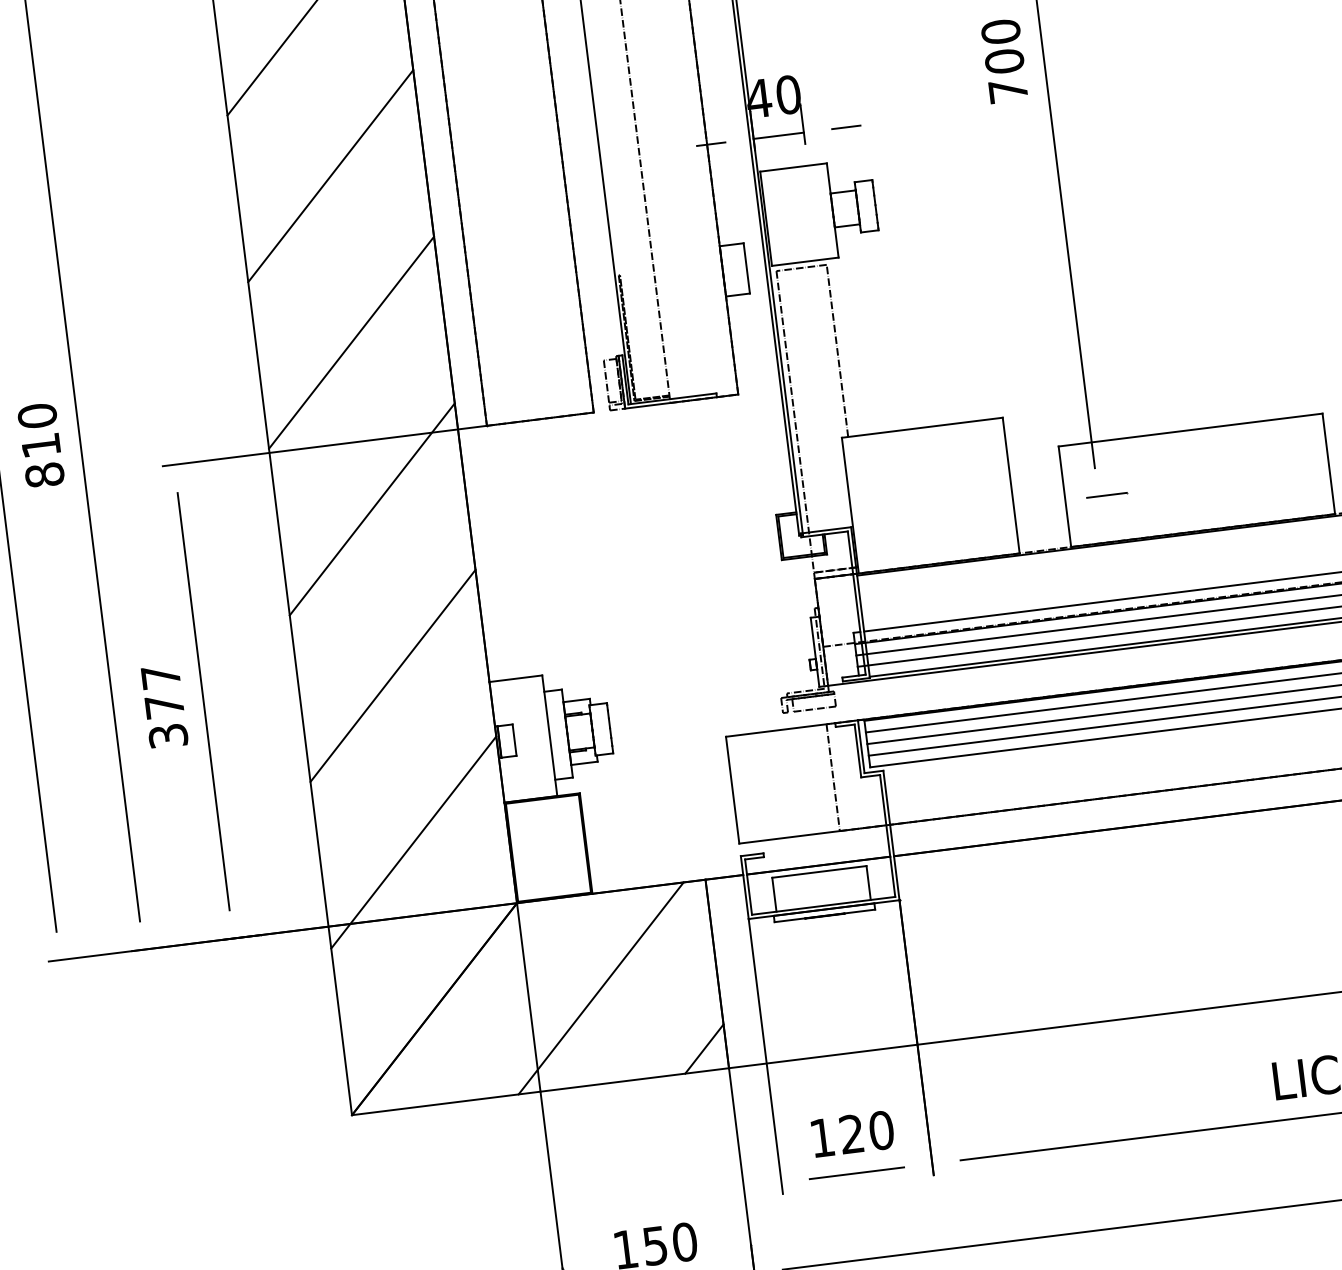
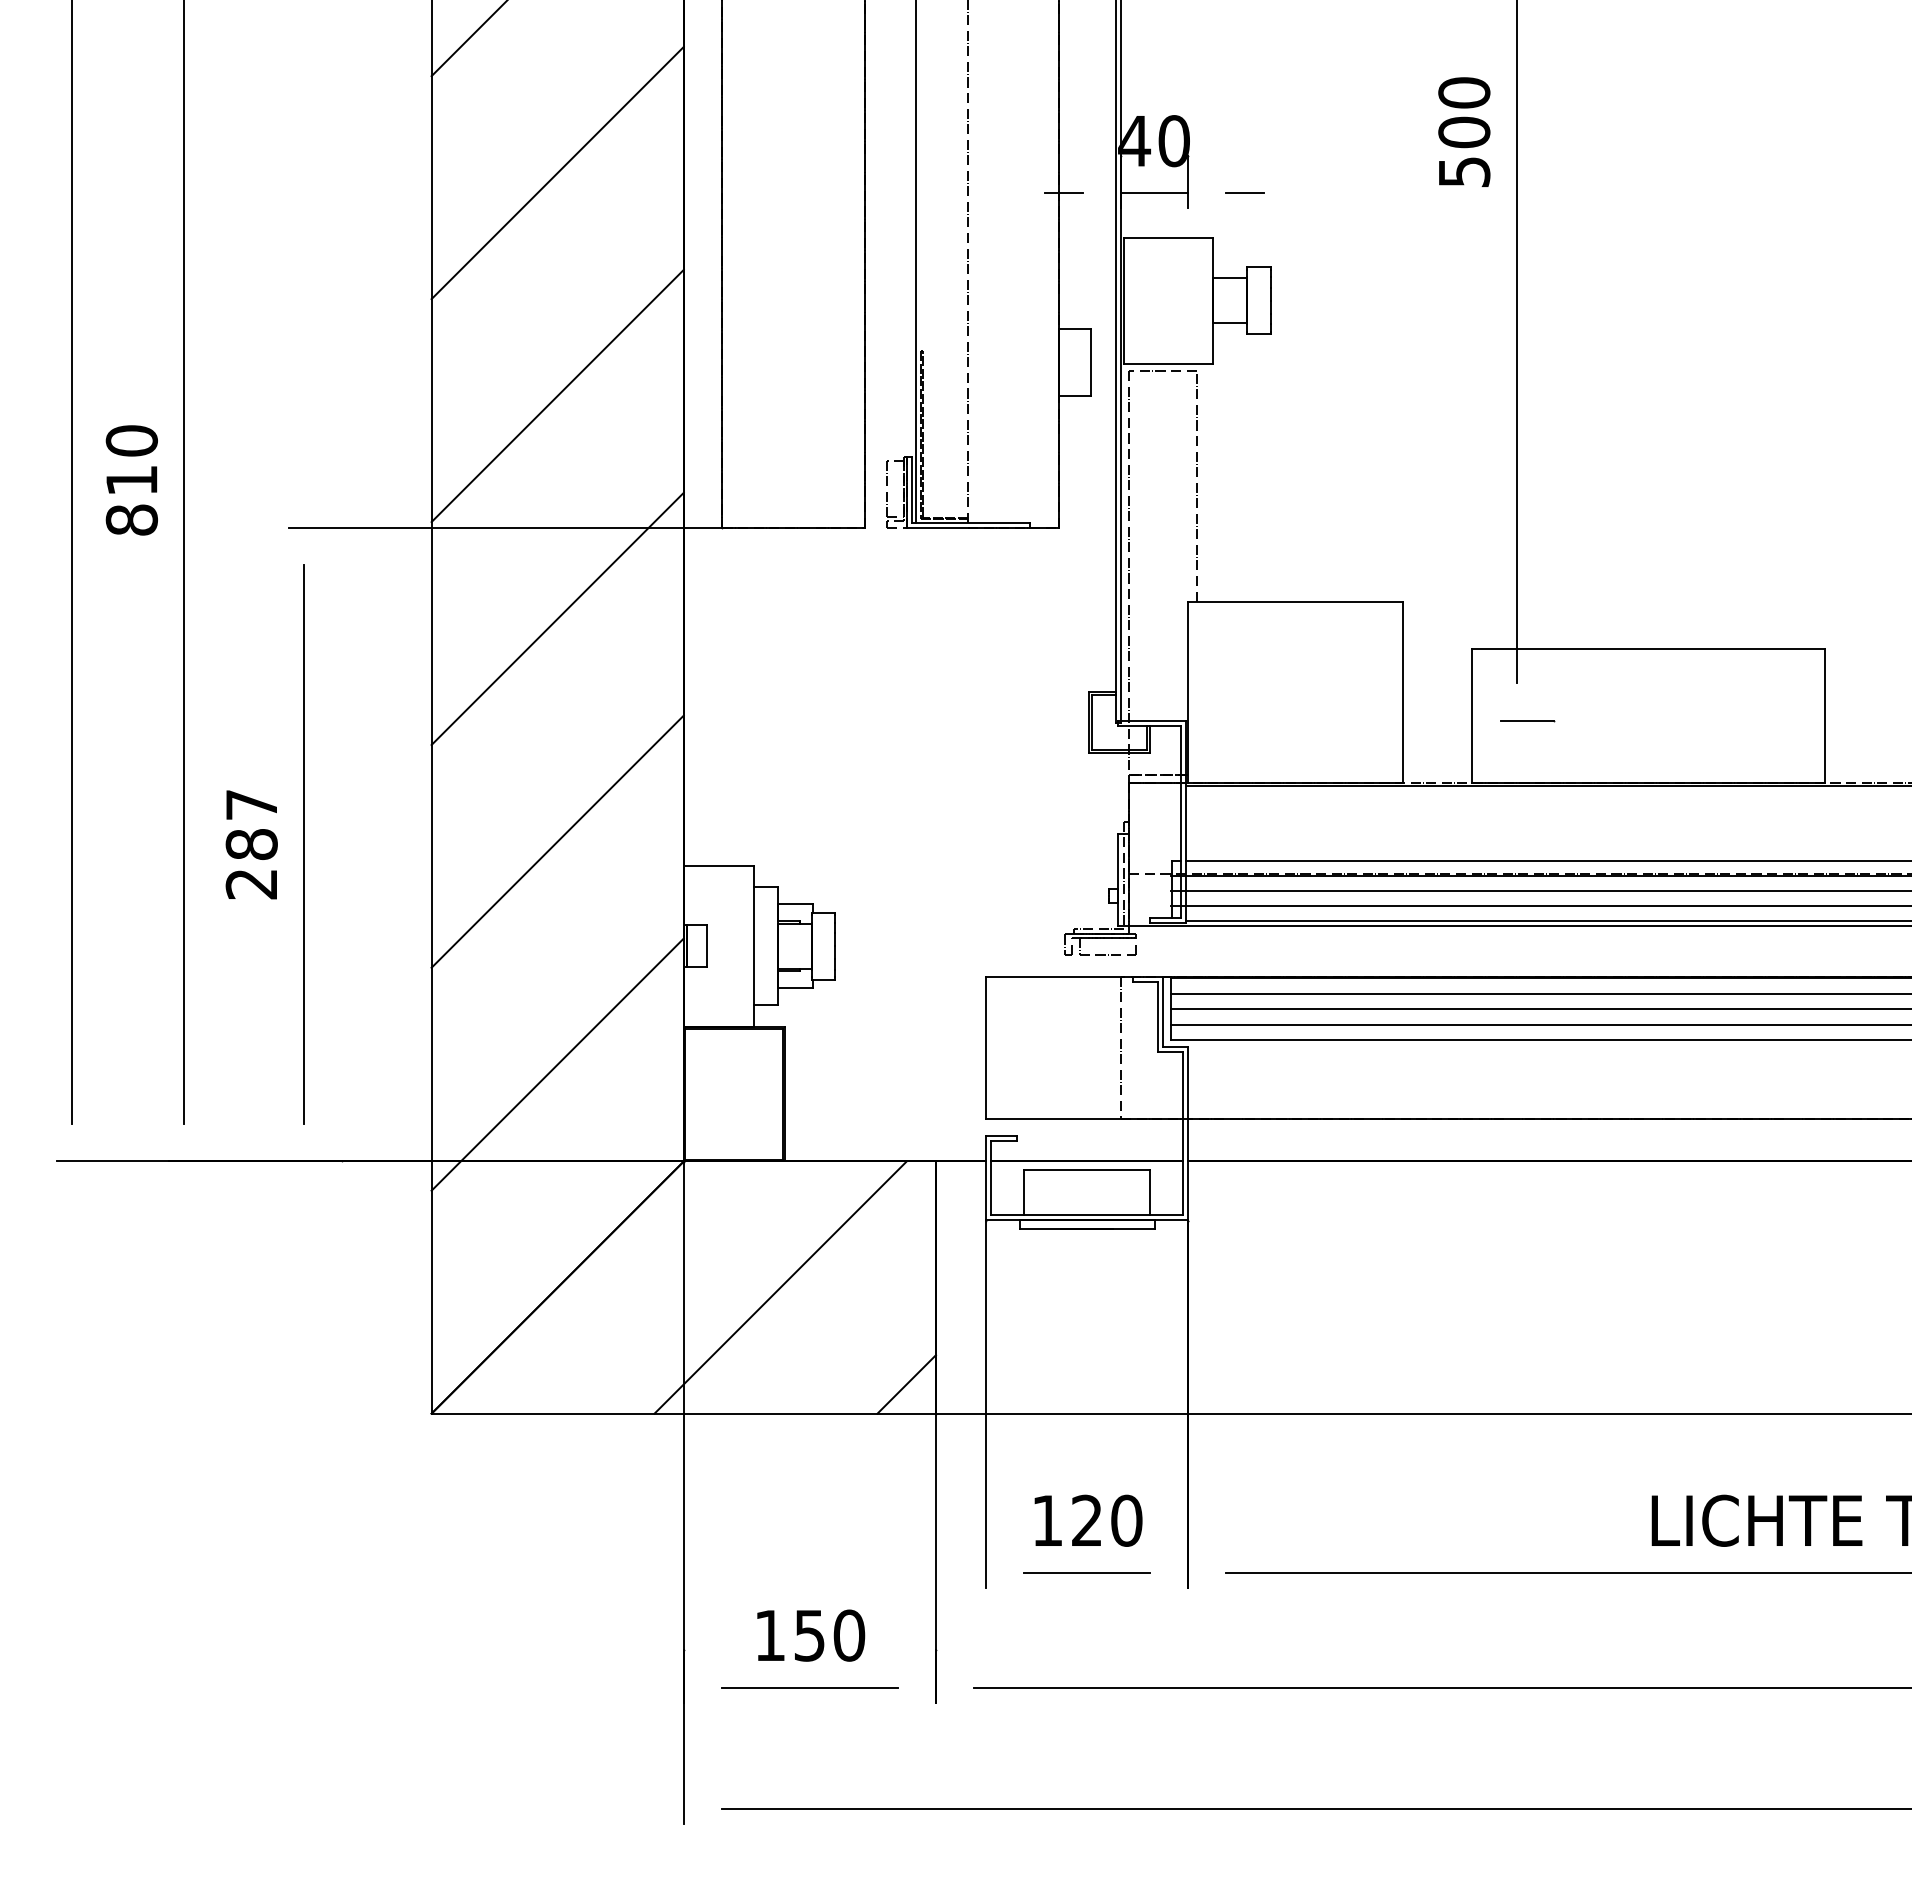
text: (1008, 91) -> (1464, 172), 700 -> 500
text: (166, 721) -> (251, 864), 377 -> 287

